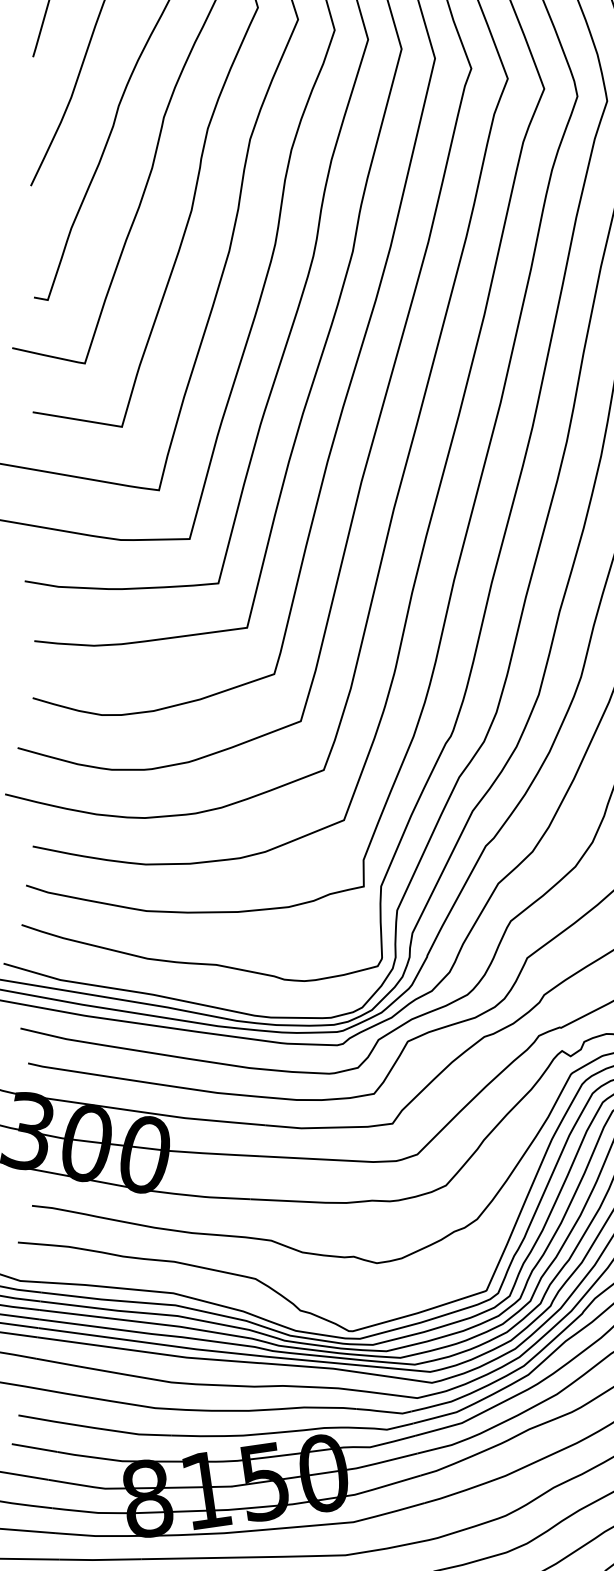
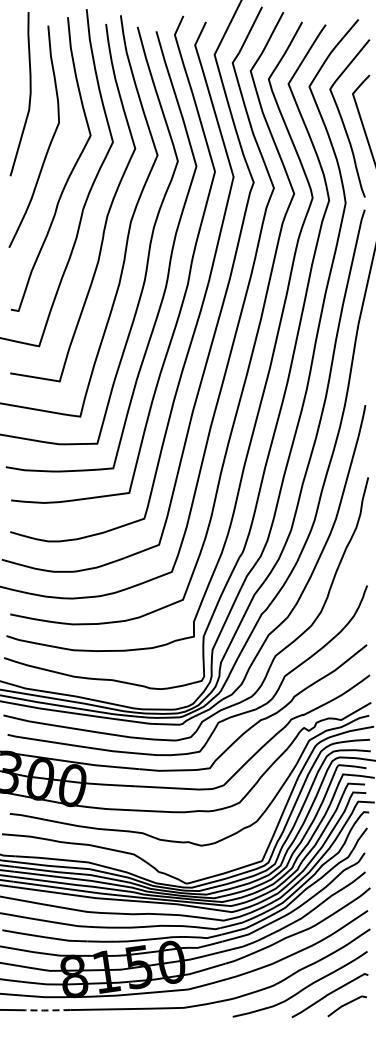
line: (98, 1560) -> (46, 1010), solid -> dashed

